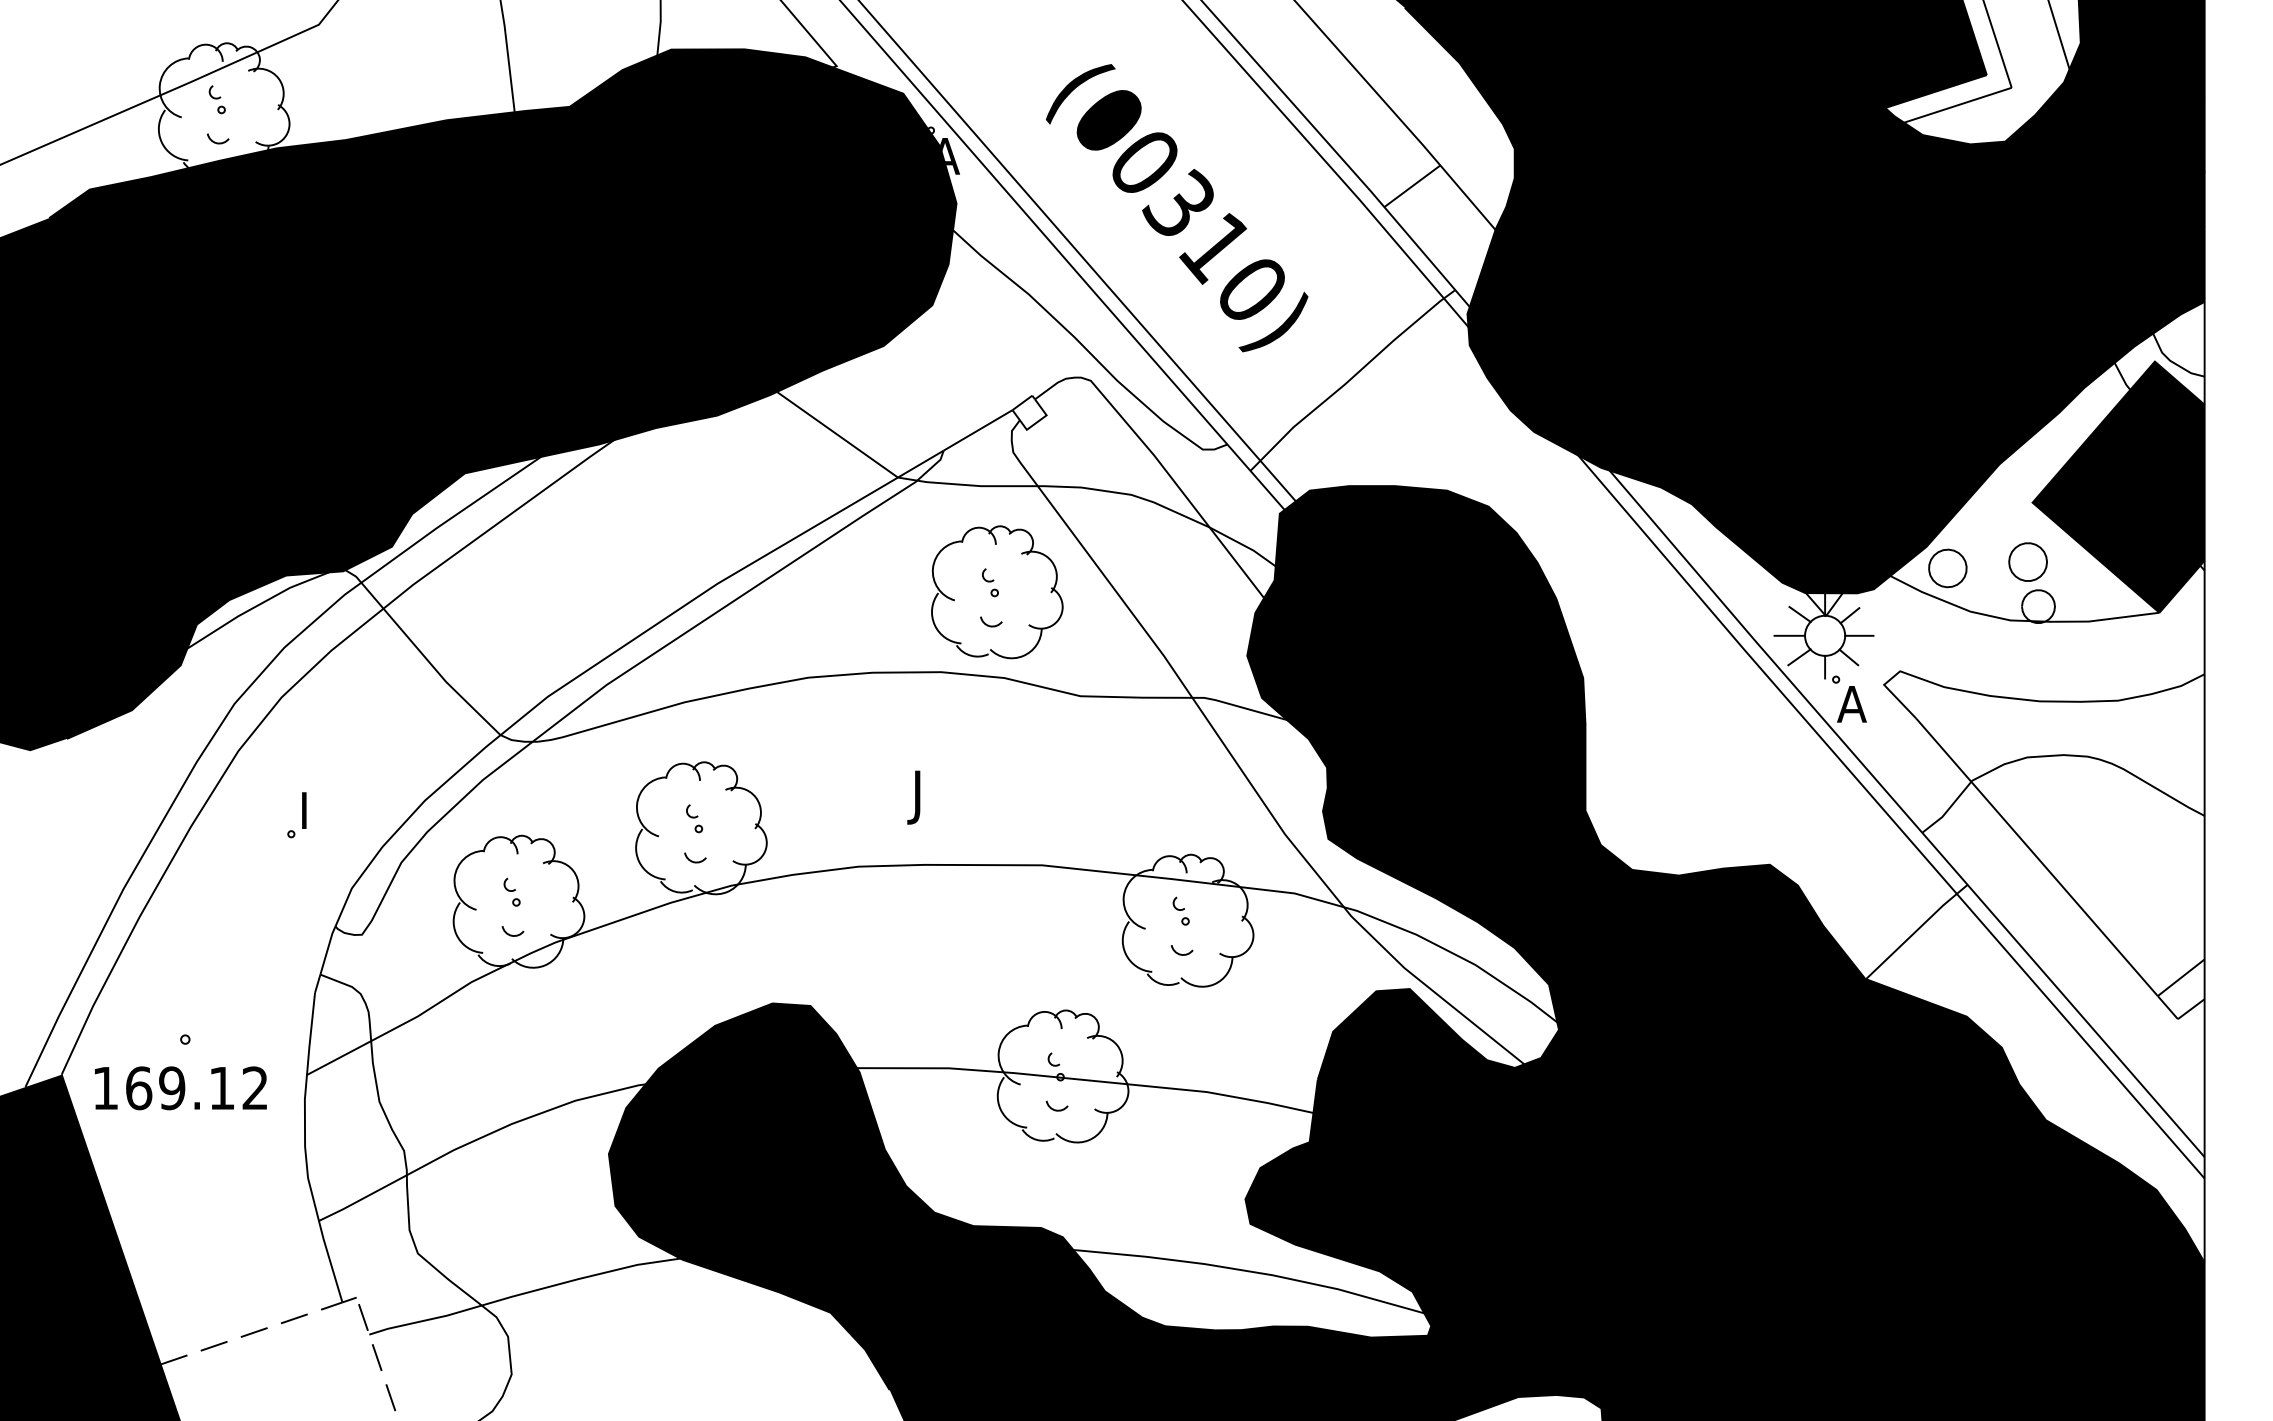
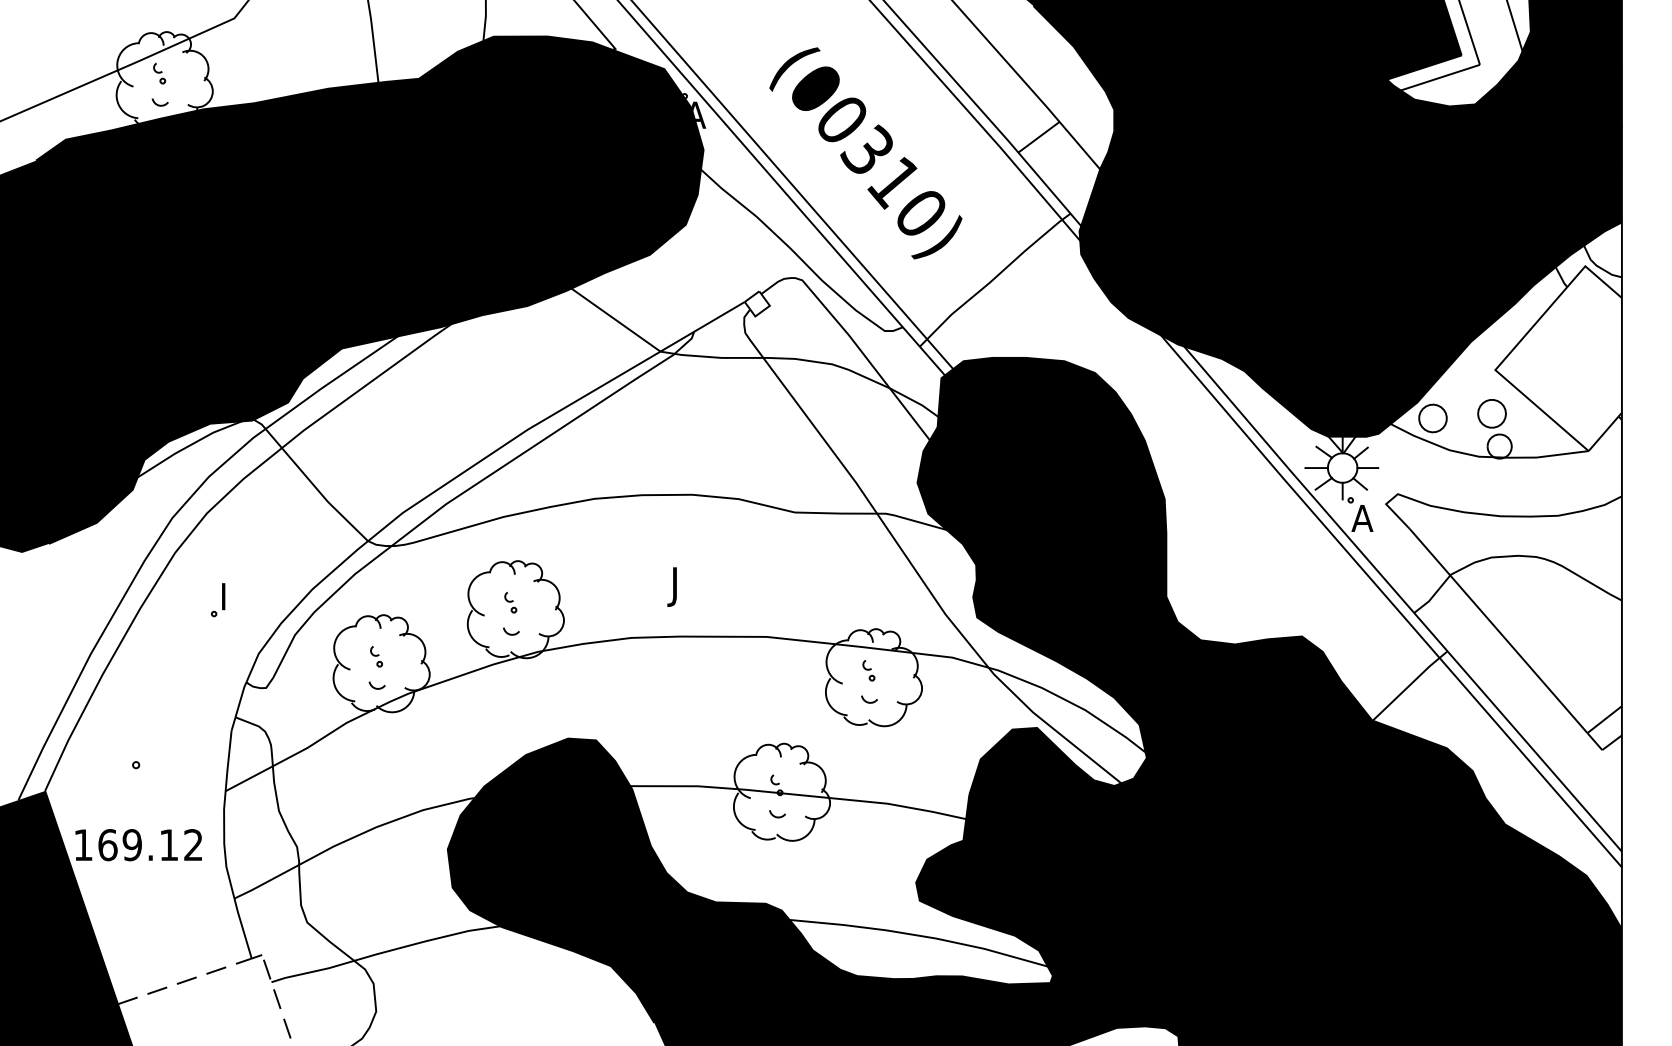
fill: (2118, 486) -> (1558, 358), removed
part: (997, 592) -> (733, 436), removed
text: (180, 1088) -> (138, 845), moved

